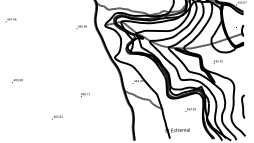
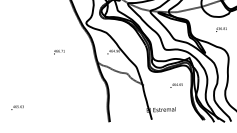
text: (217, 61) -> (220, 28), moved
text: (85, 94) -> (59, 51), moved
text: (57, 117) -> (17, 107), moved

